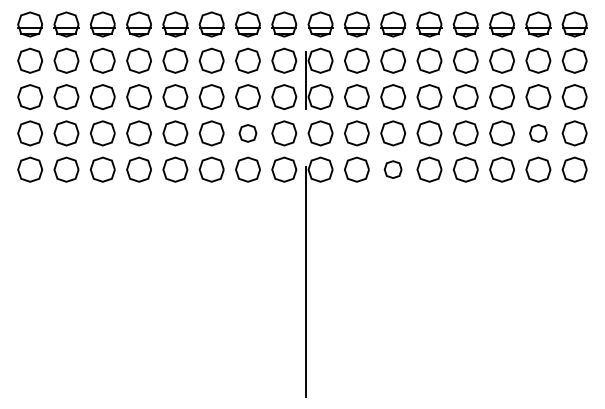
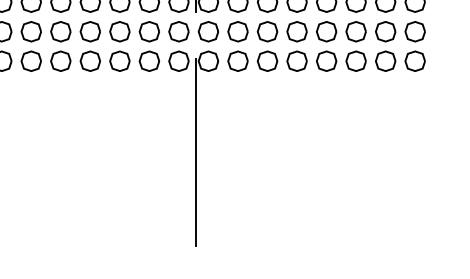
part: (247, 133) -> (149, 31), size x1.43
part: (538, 133) -> (385, 31), size x1.43
part: (392, 169) -> (266, 61), size x1.43

